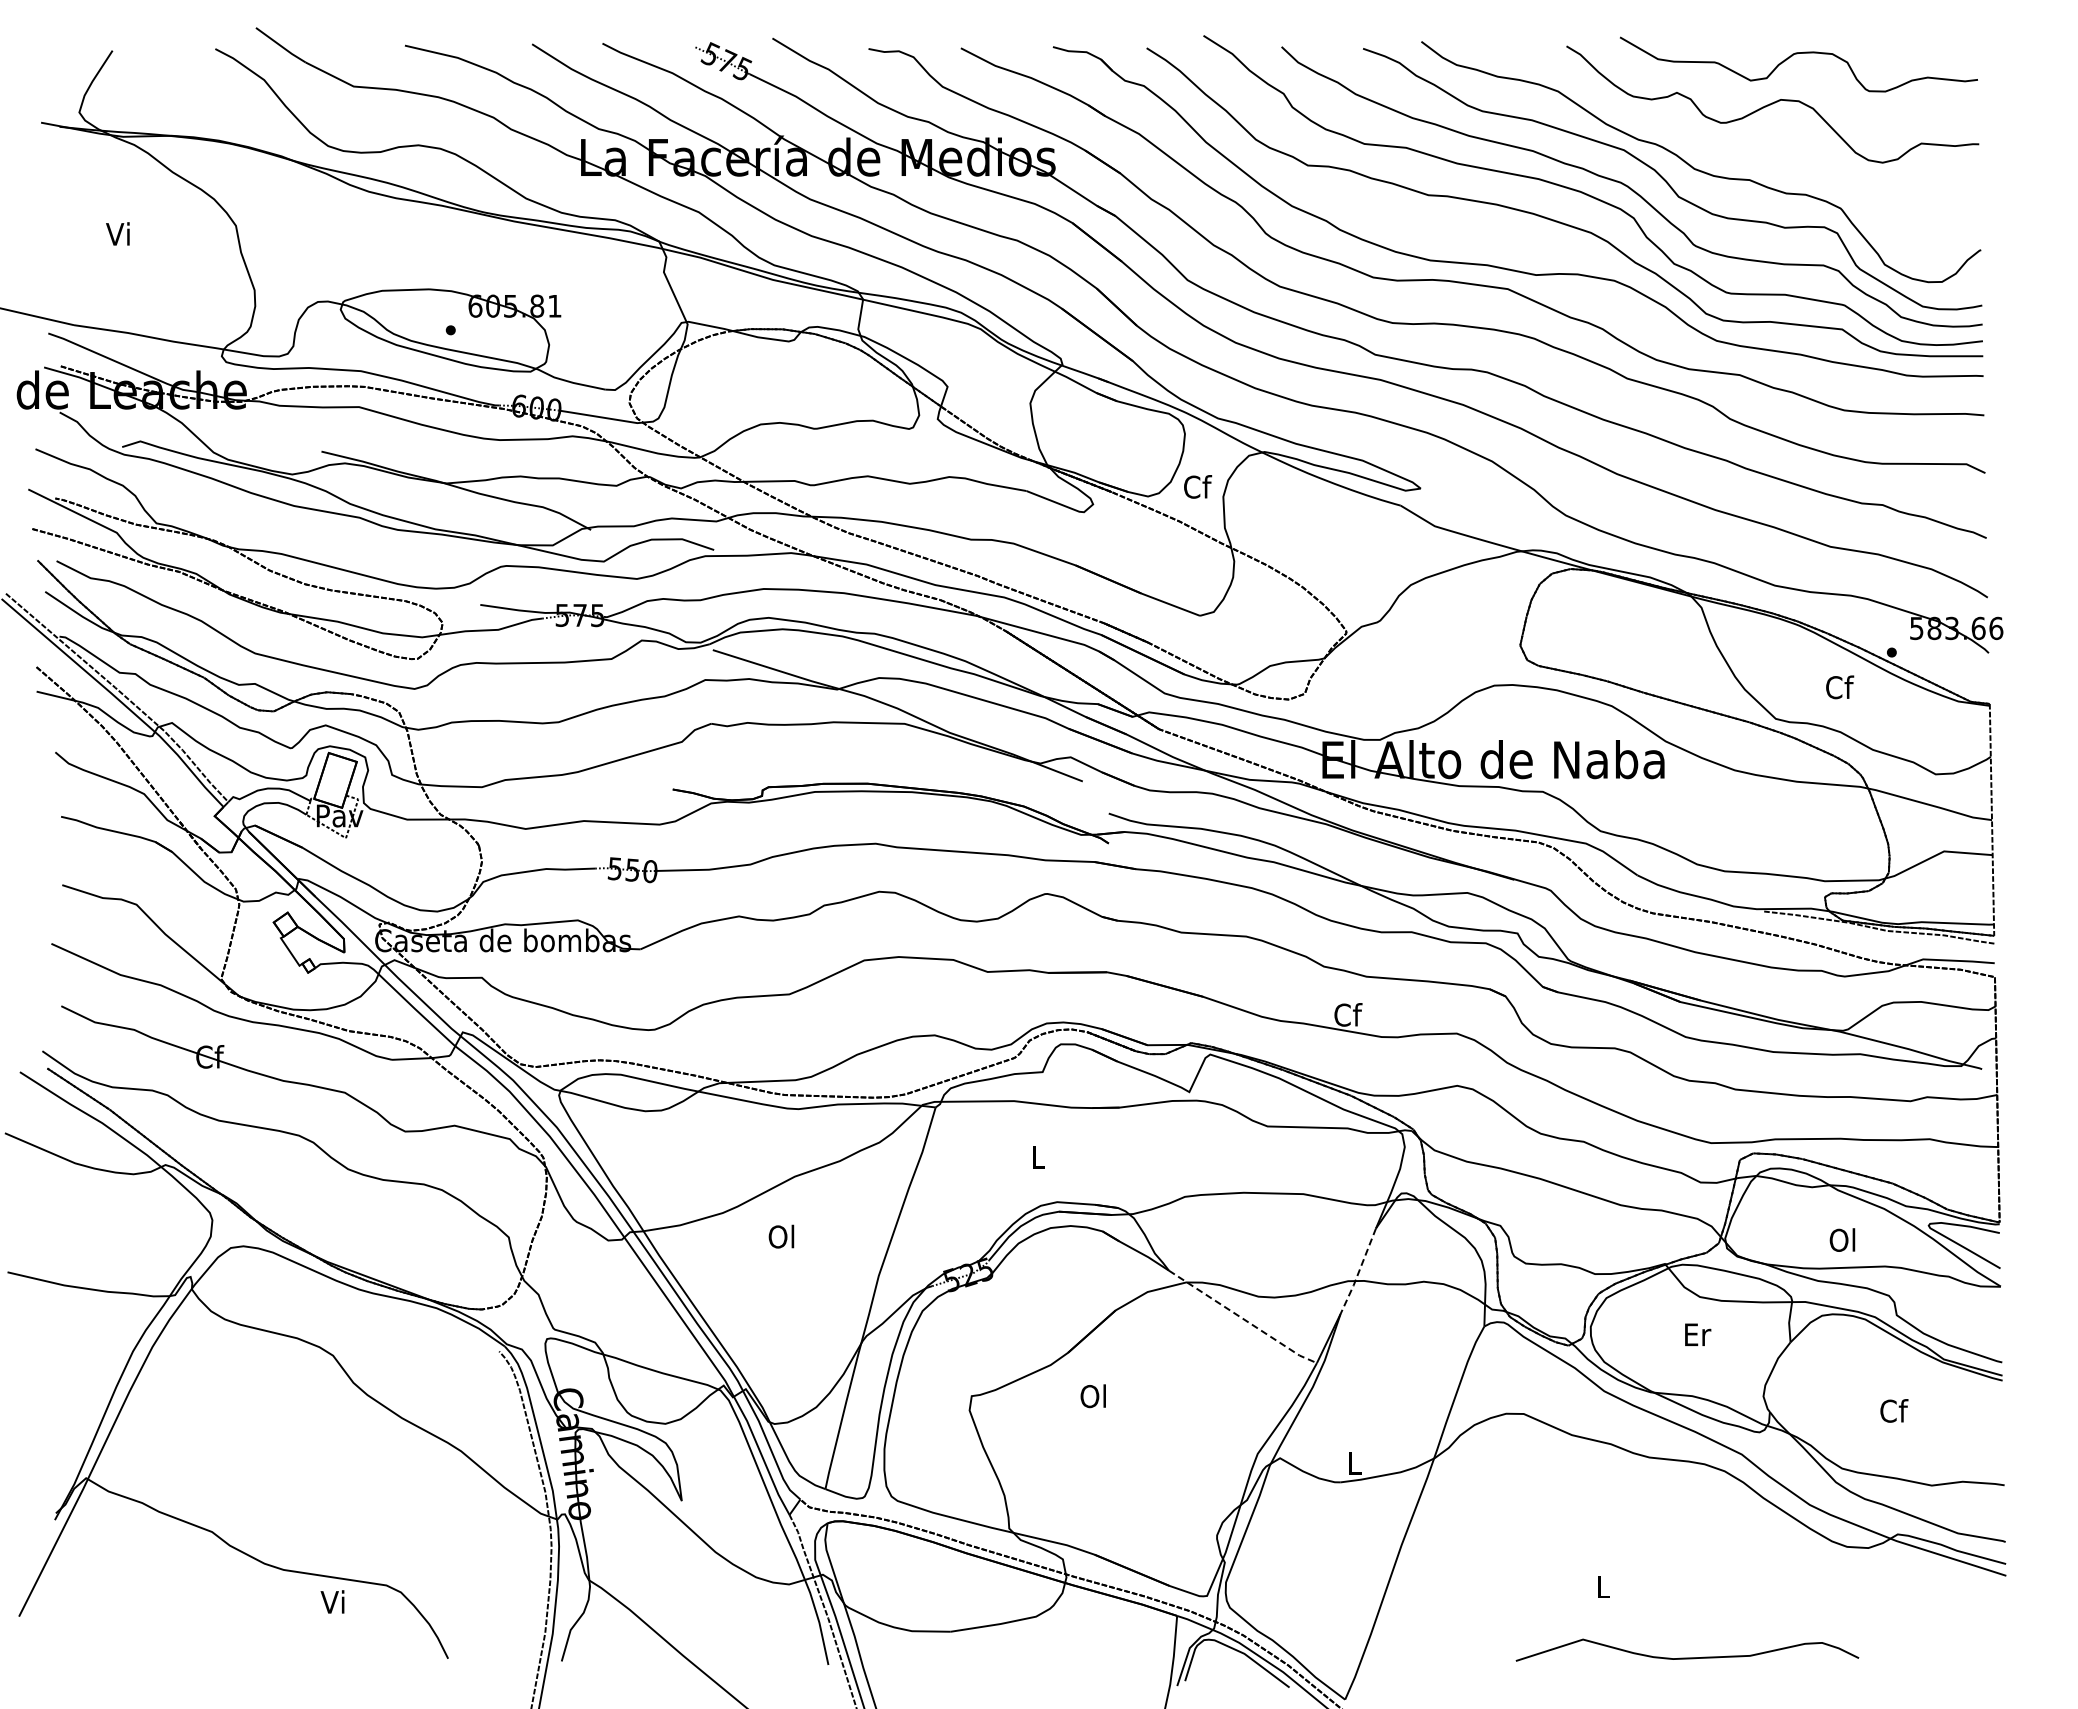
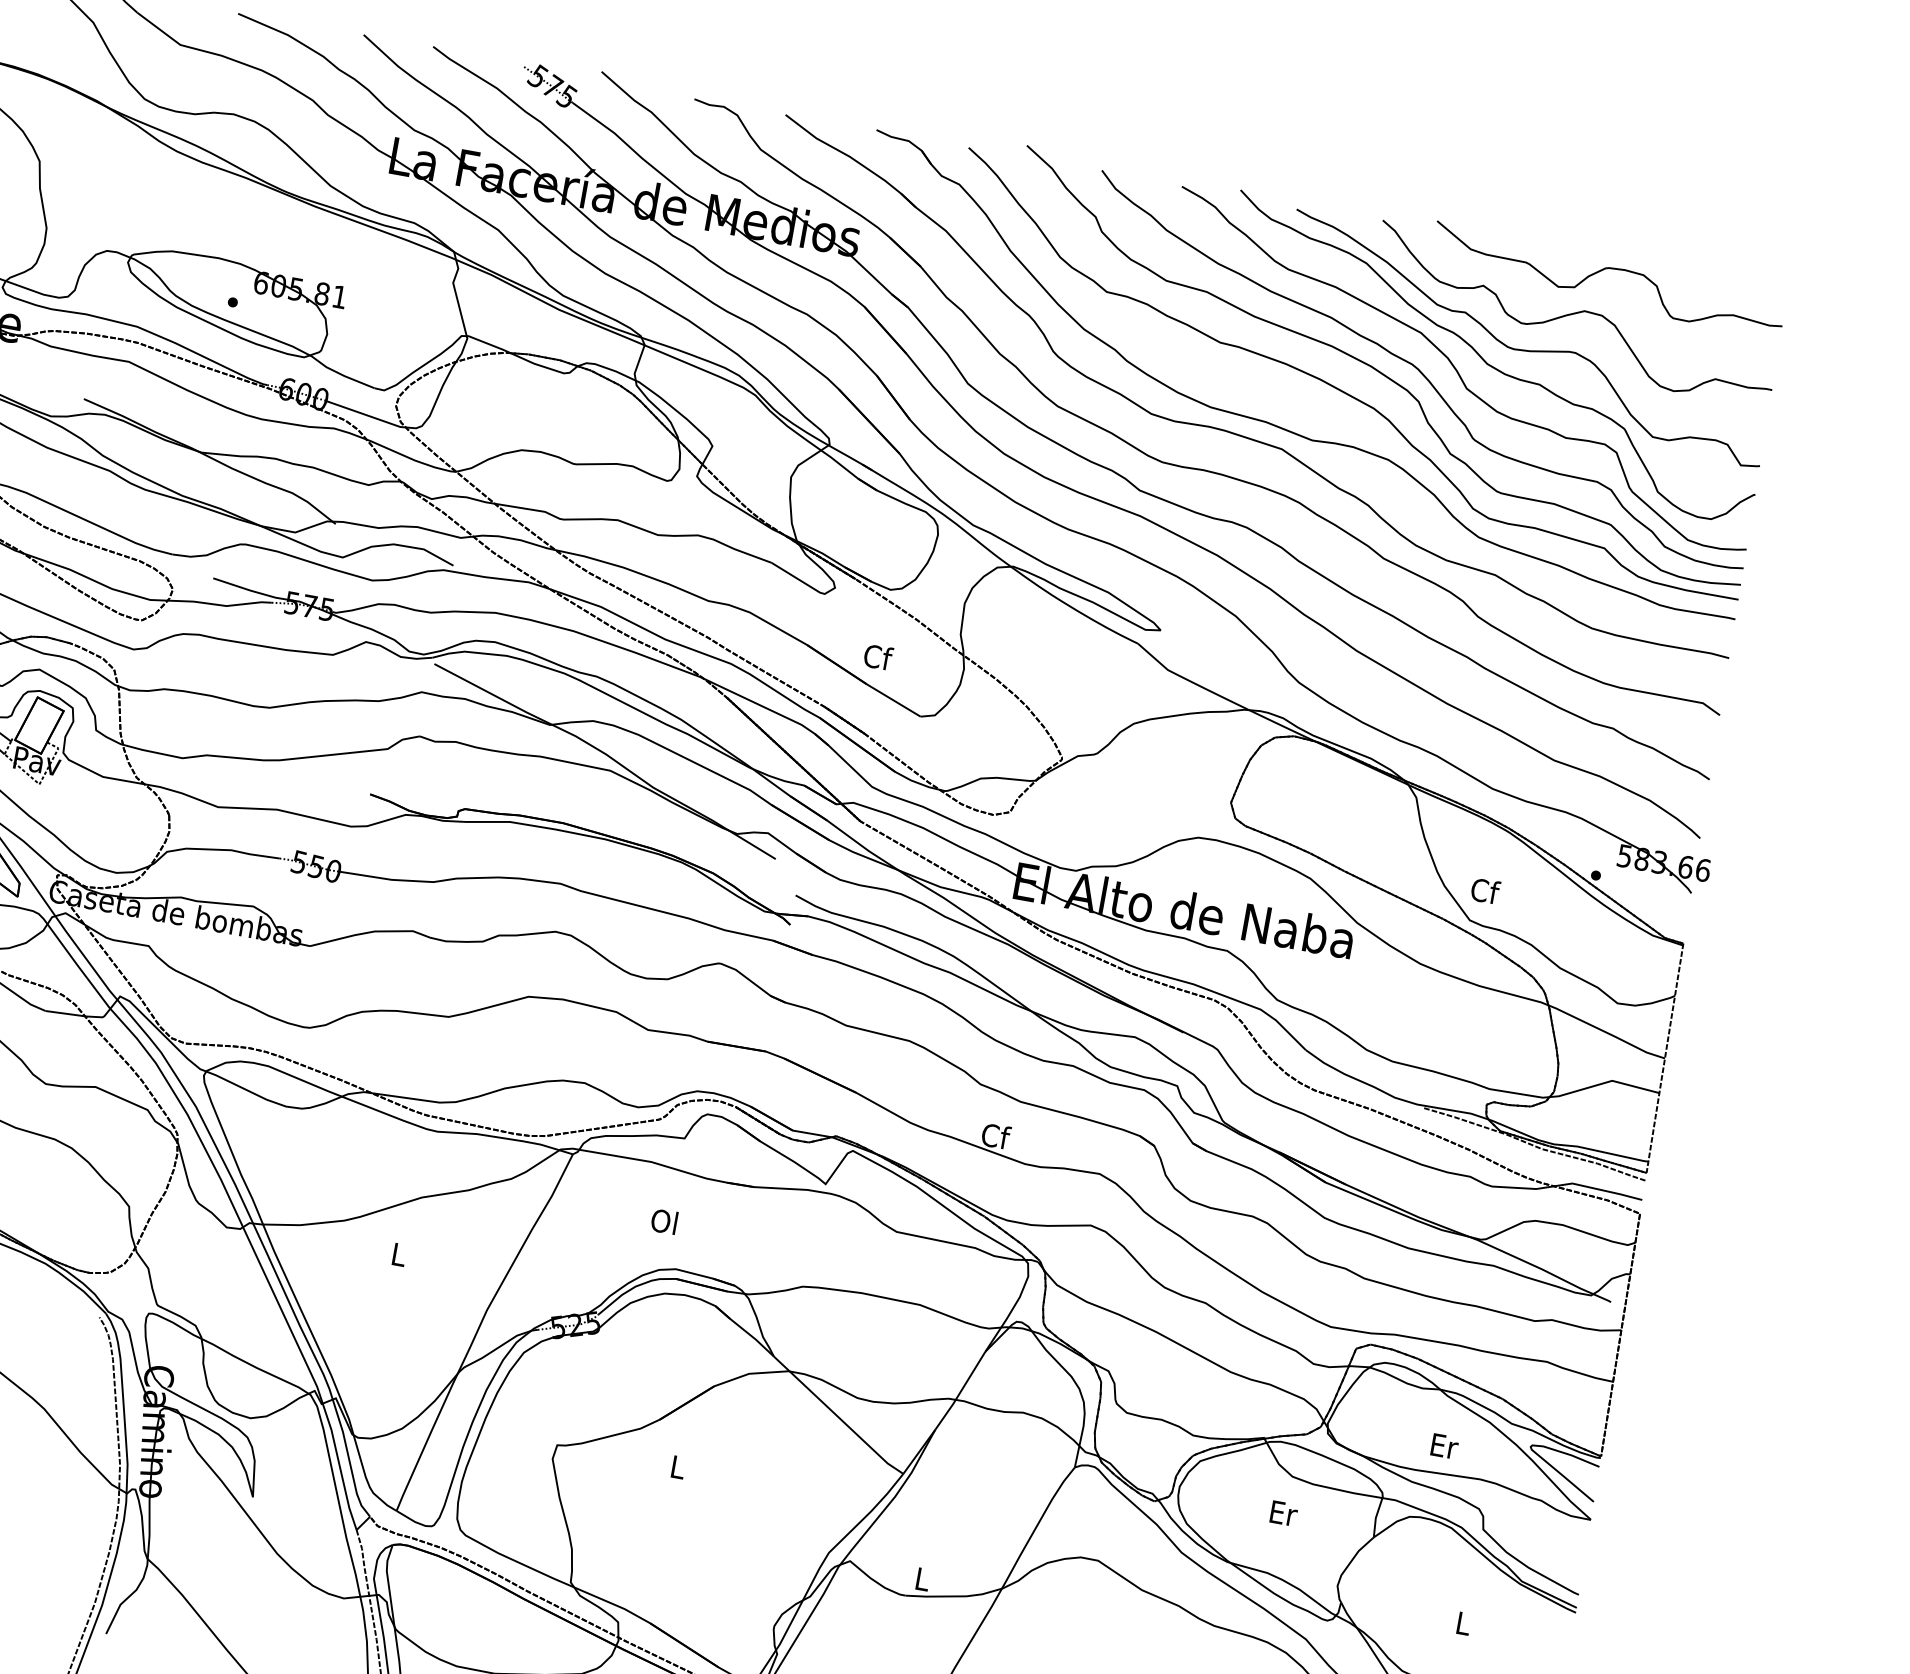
curve: (1729, 148) -> (1525, 349), added
text: (1198, 486) -> (878, 656), moved
text: (1840, 687) -> (1485, 891), moved
text: (1036, 1157) -> (663, 1221), L -> Ol
text: (781, 1236) -> (398, 1254), Ol -> L
text: (1843, 1239) -> (1444, 1445), Ol -> Er
line: (1358, 1272) -> (960, 1391), dashed -> solid
line: (1242, 1318) -> (837, 1416), dashed -> solid
text: (1092, 1396) -> (676, 1467), Ol -> L
text: (1894, 1410) -> (1464, 1623), Cf -> L

